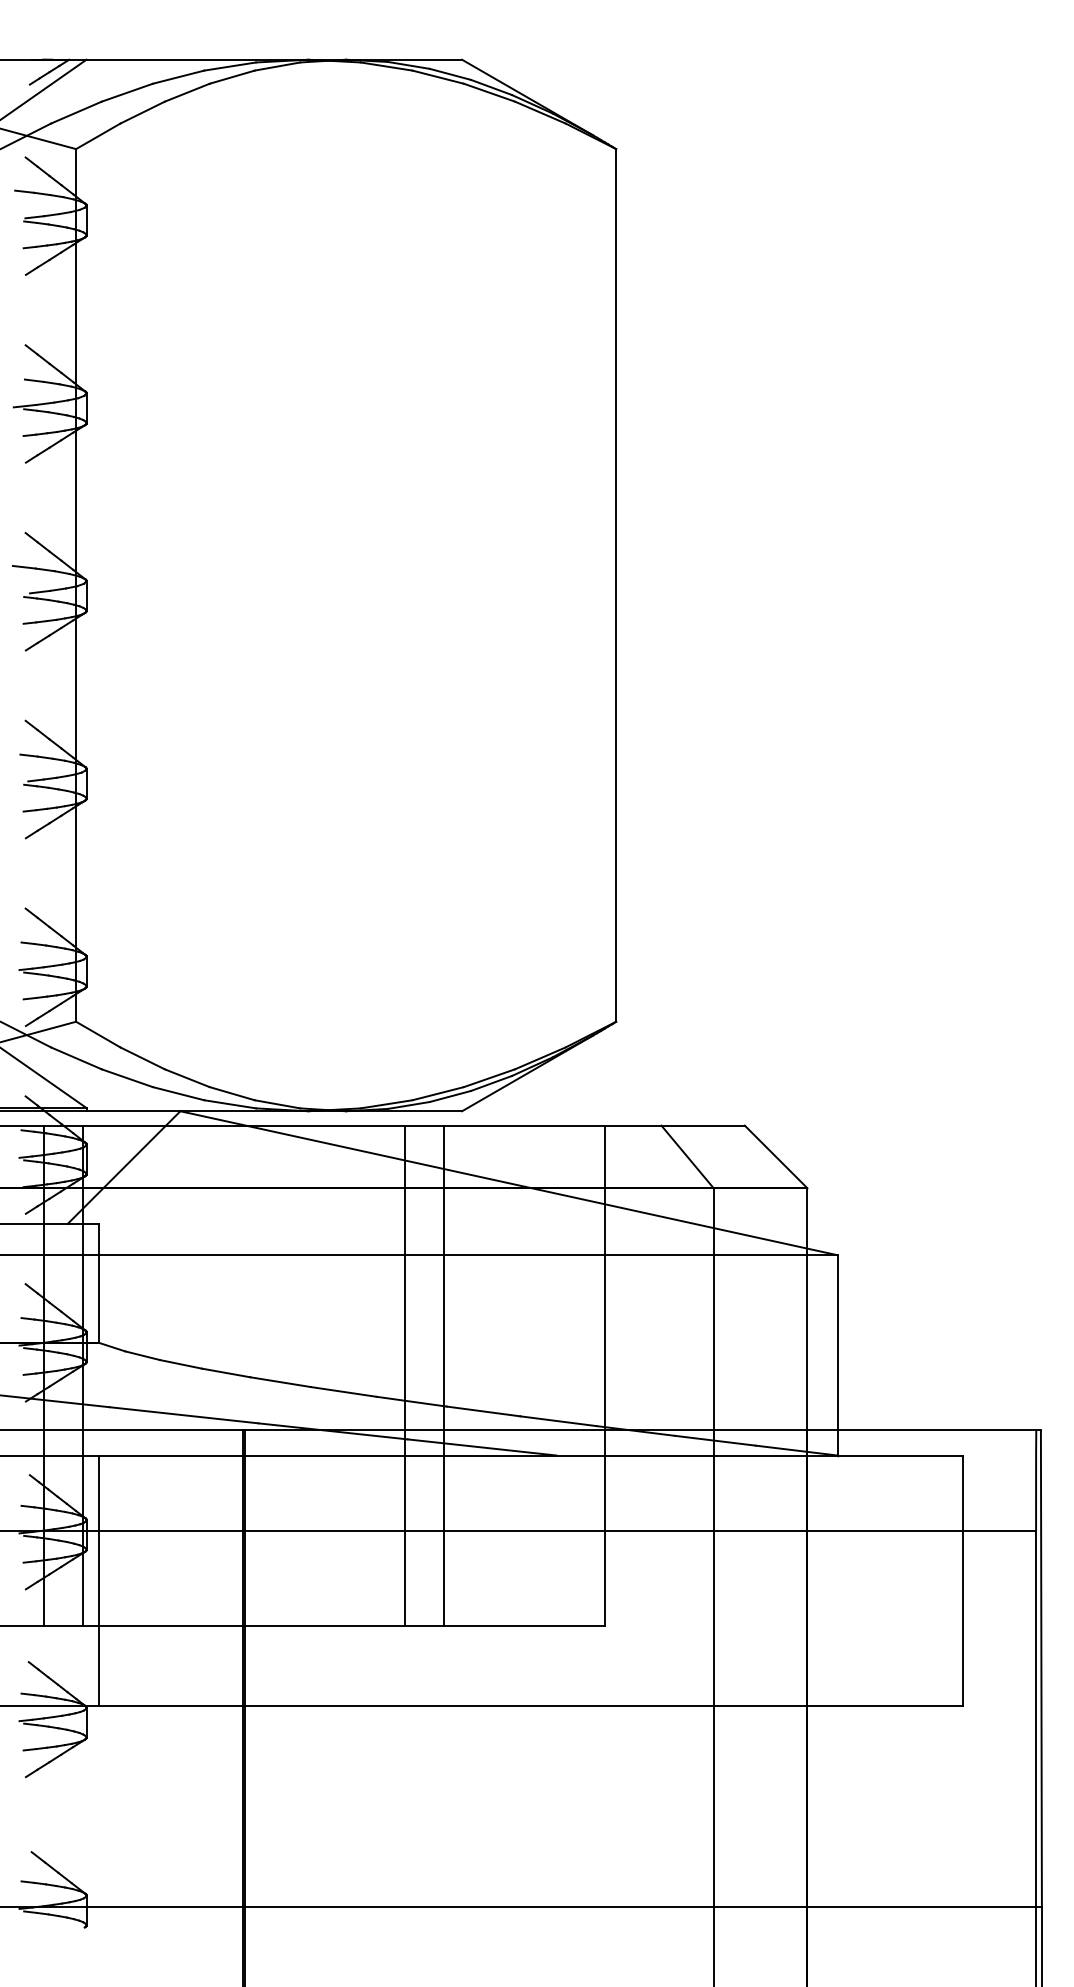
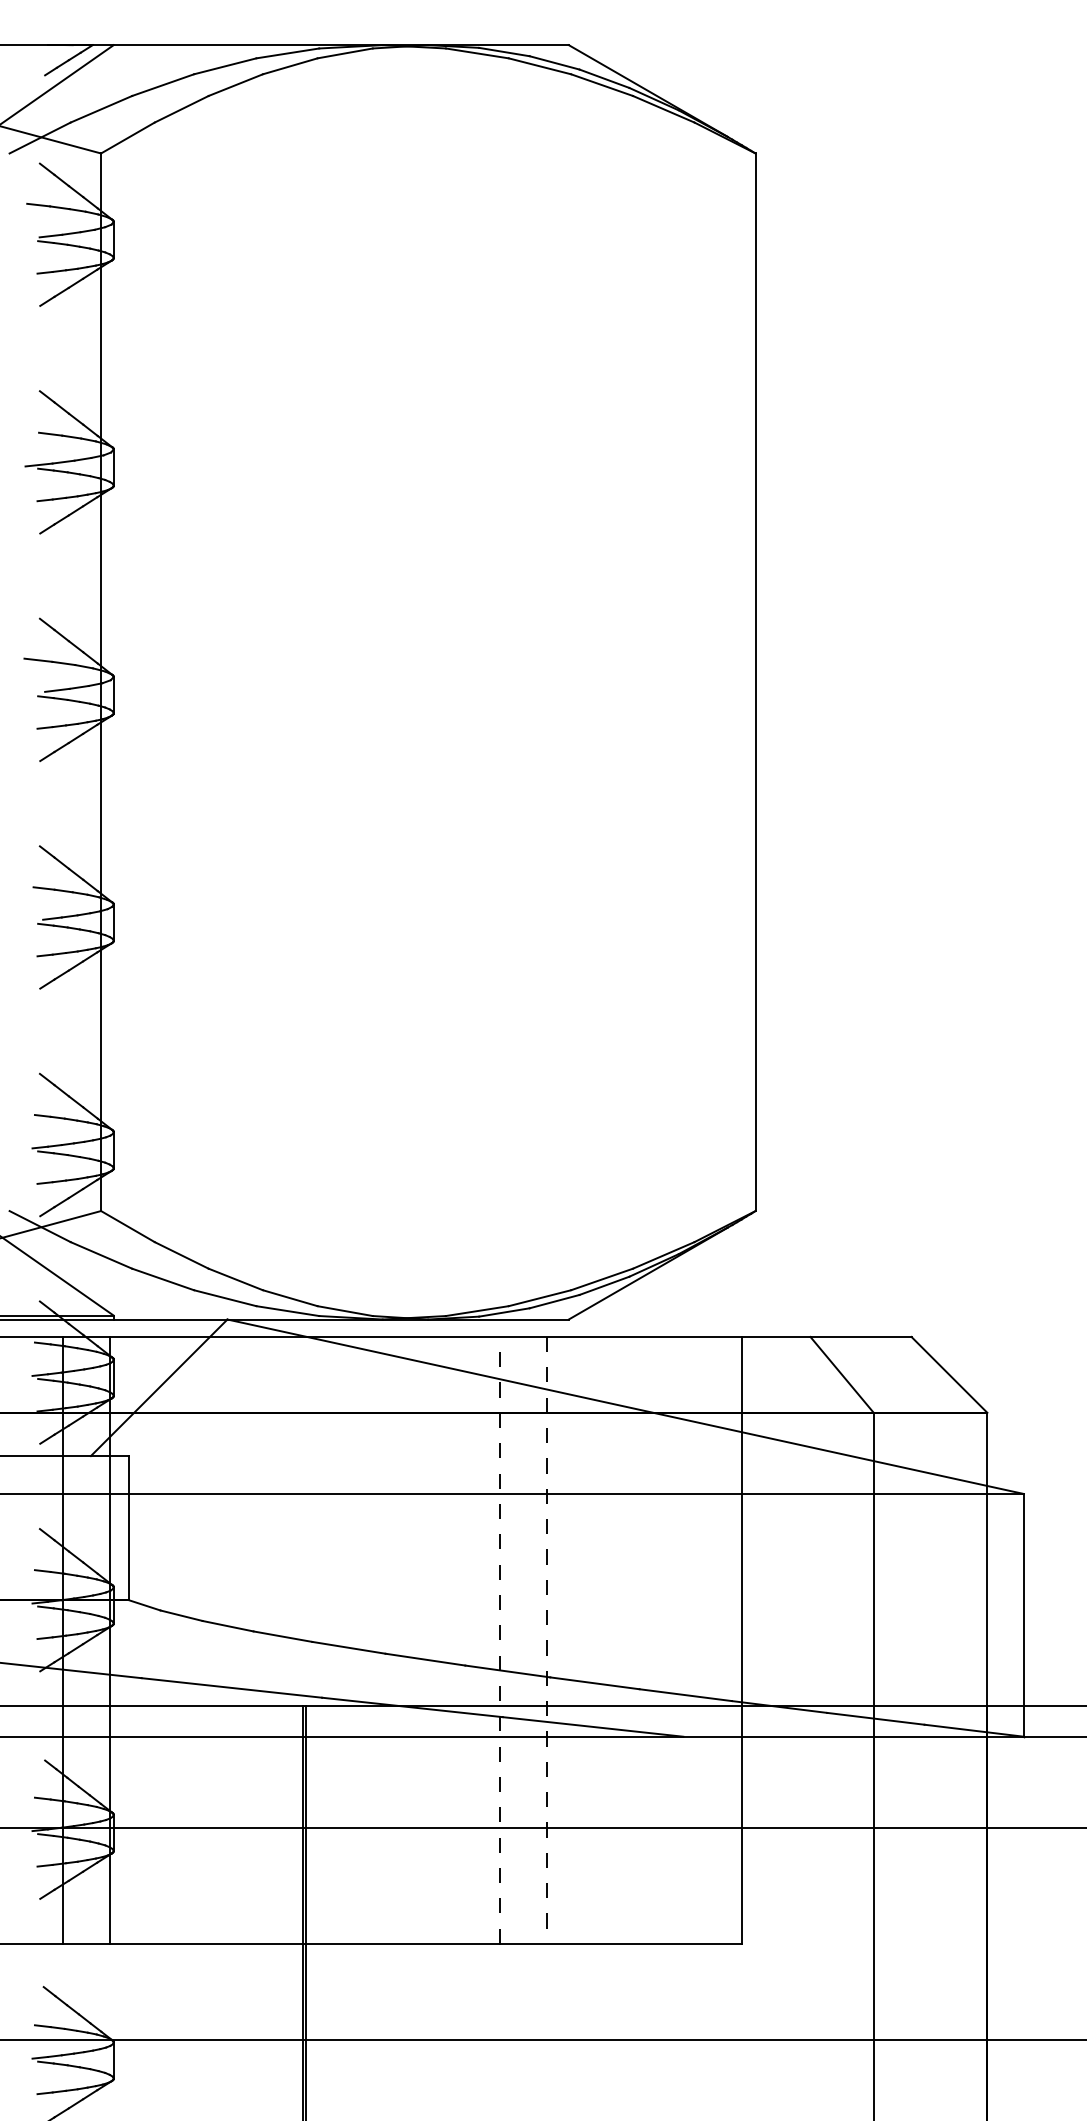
line: (405, 1375) -> (500, 1639), solid -> dashed
line: (443, 1376) -> (546, 1640), solid -> dashed
line: (99, 1580) -> (129, 1888), removed

